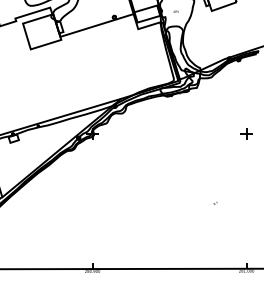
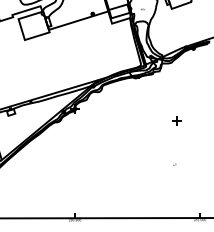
part: (246, 133) -> (176, 120), moved

